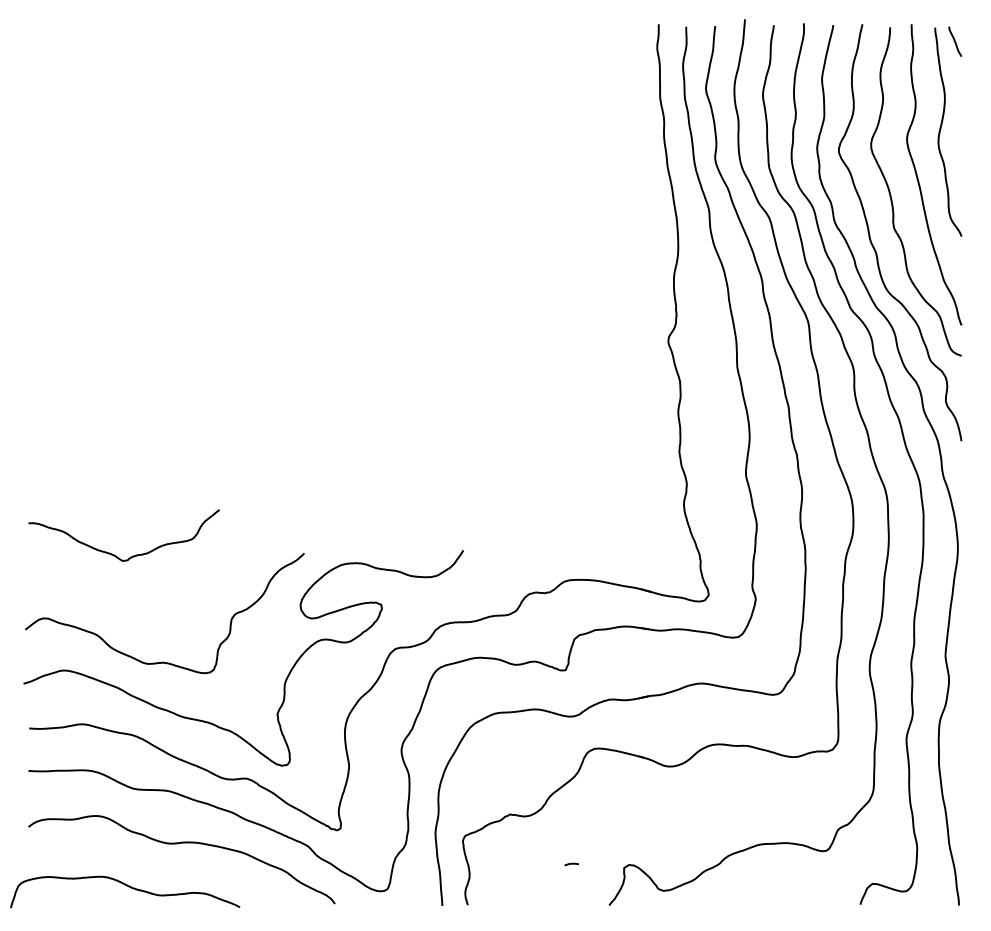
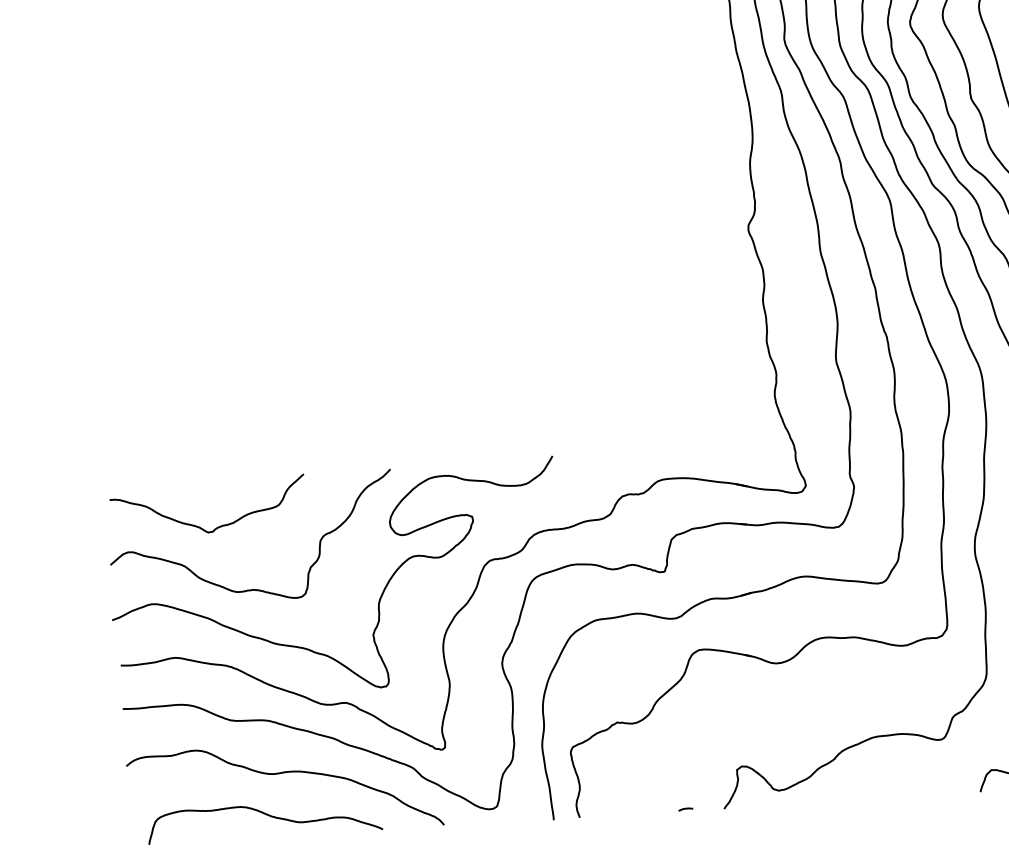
curve: (114, 554) -> (199, 526), moved
line: (571, 864) -> (685, 809), moved
curve: (128, 887) -> (267, 816), moved

